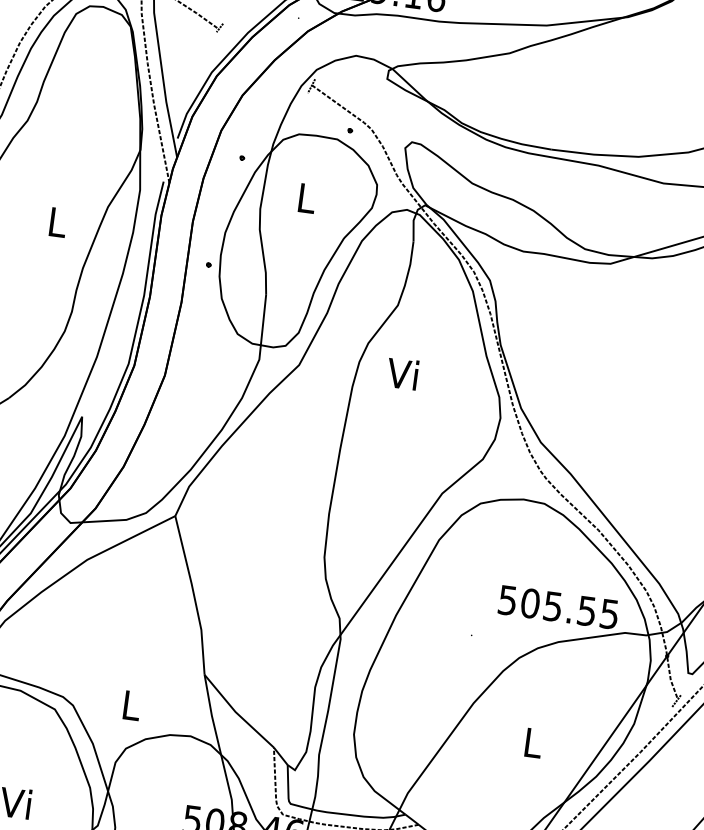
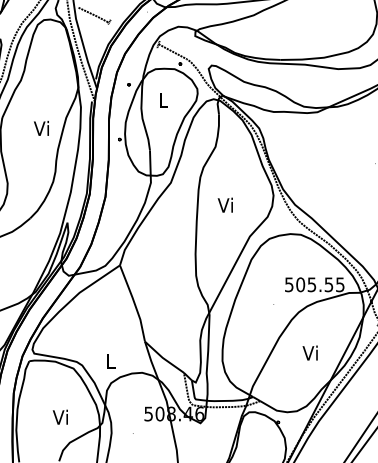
text: (53, 219) -> (40, 127), L -> Vi
text: (400, 372) -> (224, 204), moved
text: (529, 740) -> (309, 352), L -> Vi

